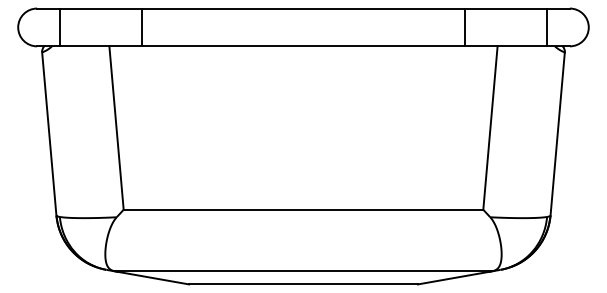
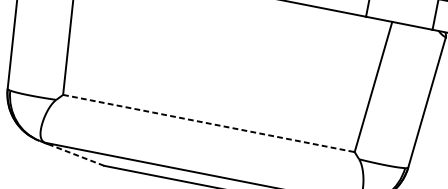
line: (303, 209) -> (208, 123), solid -> dashed
line: (153, 278) -> (76, 155), solid -> dashed

